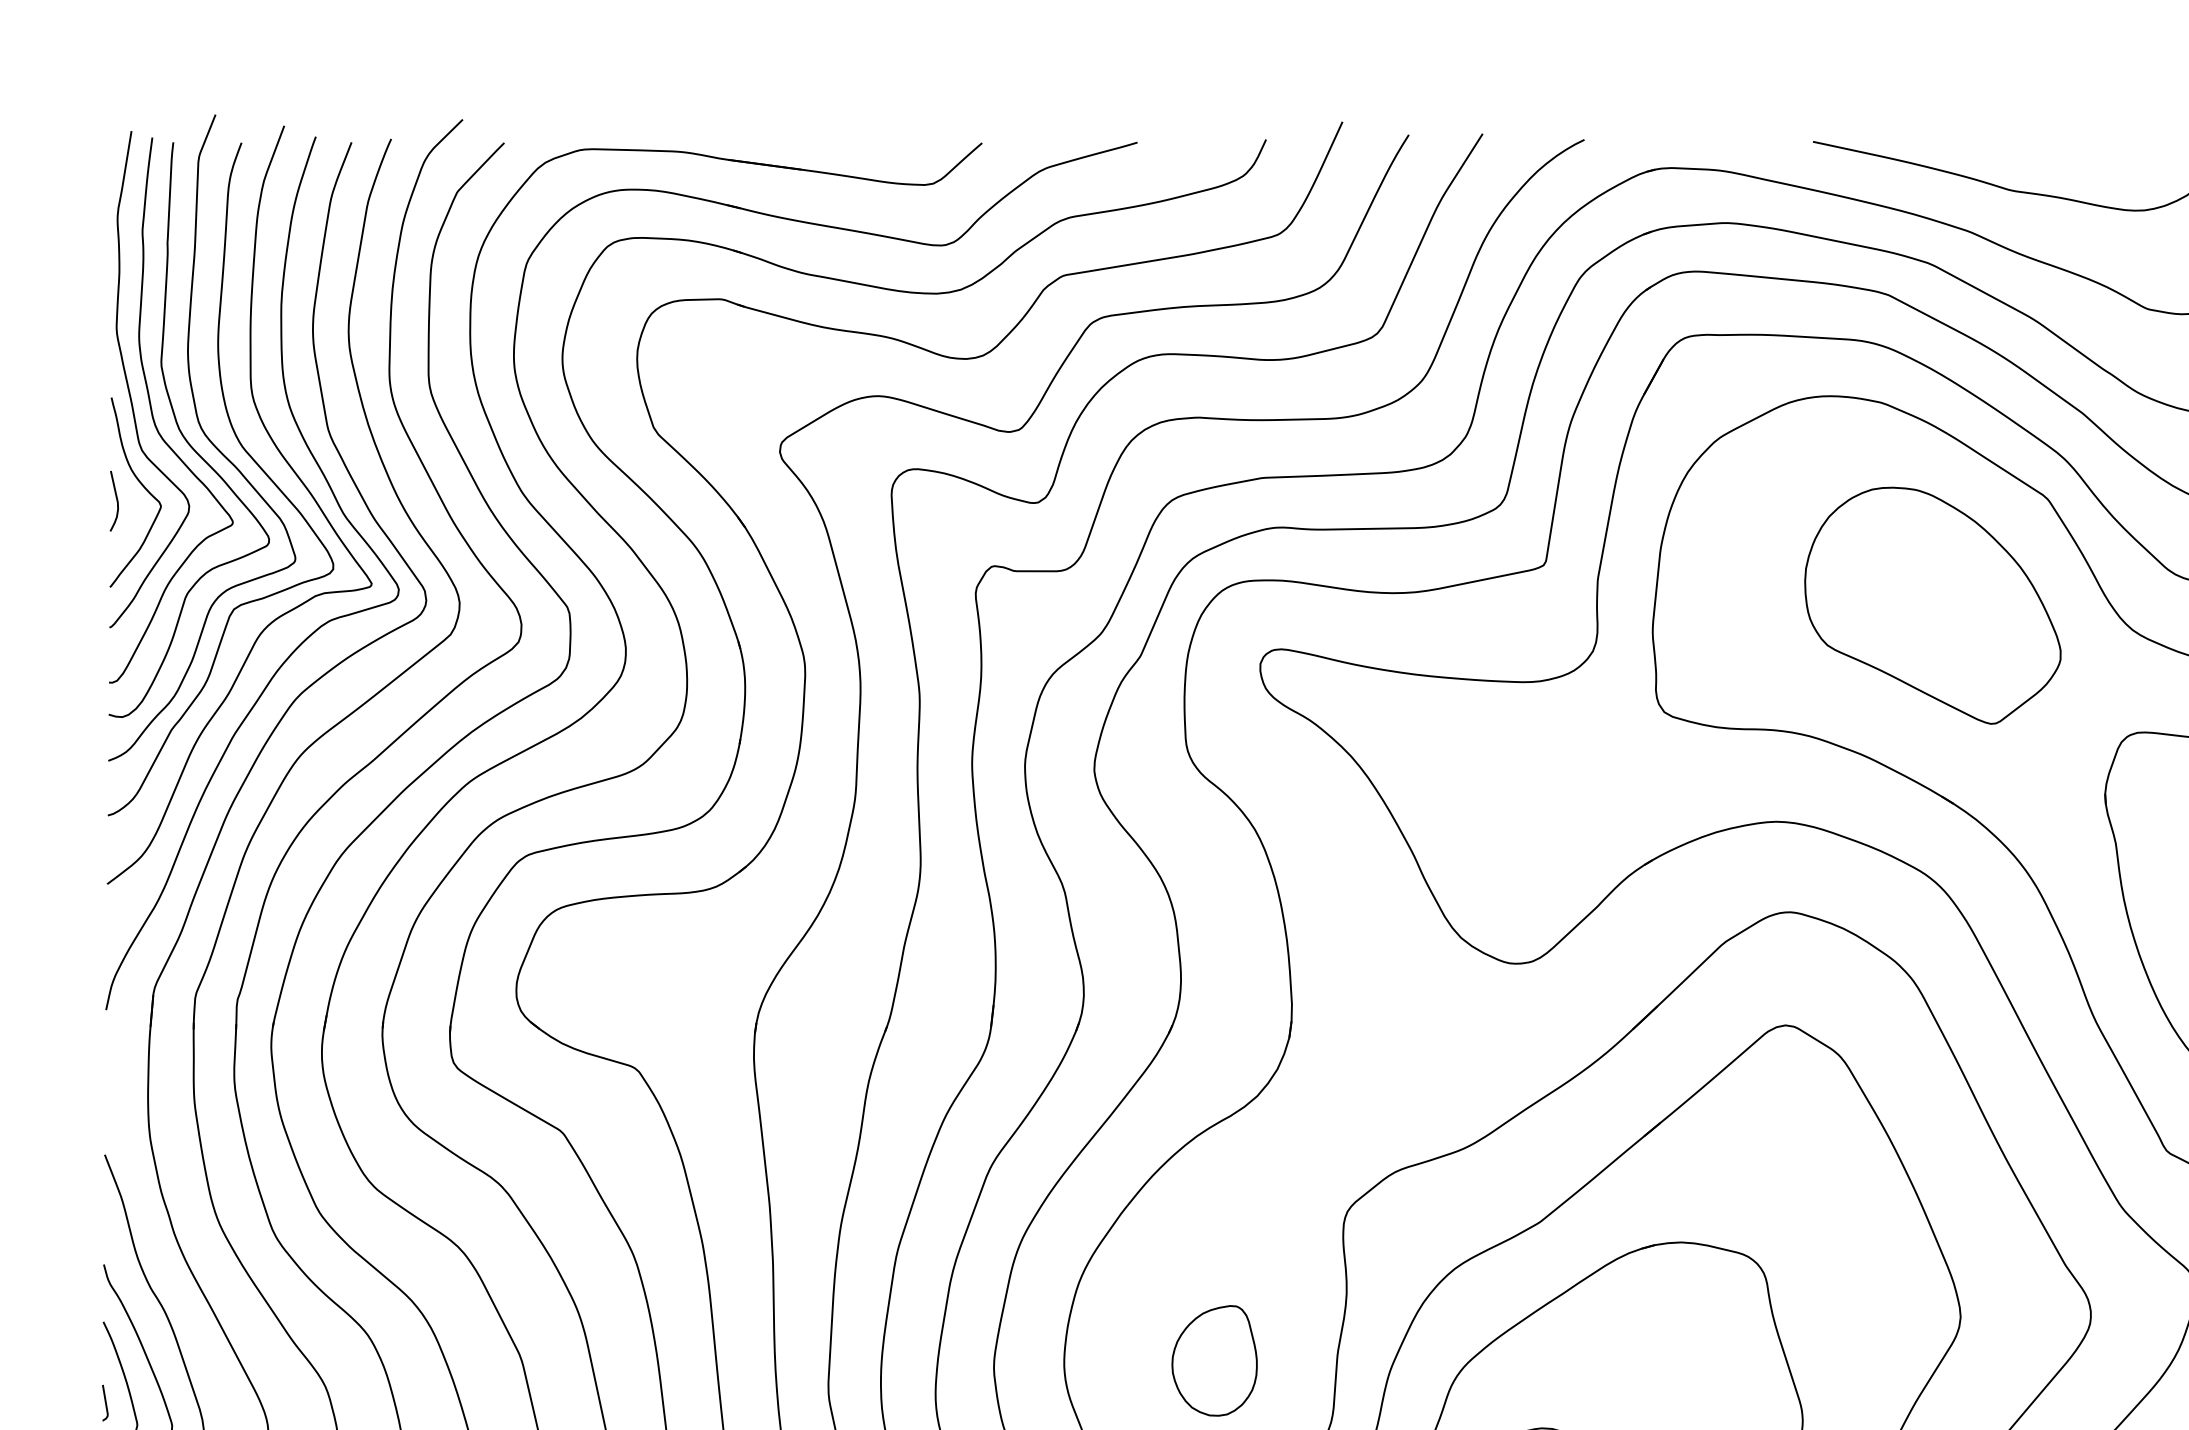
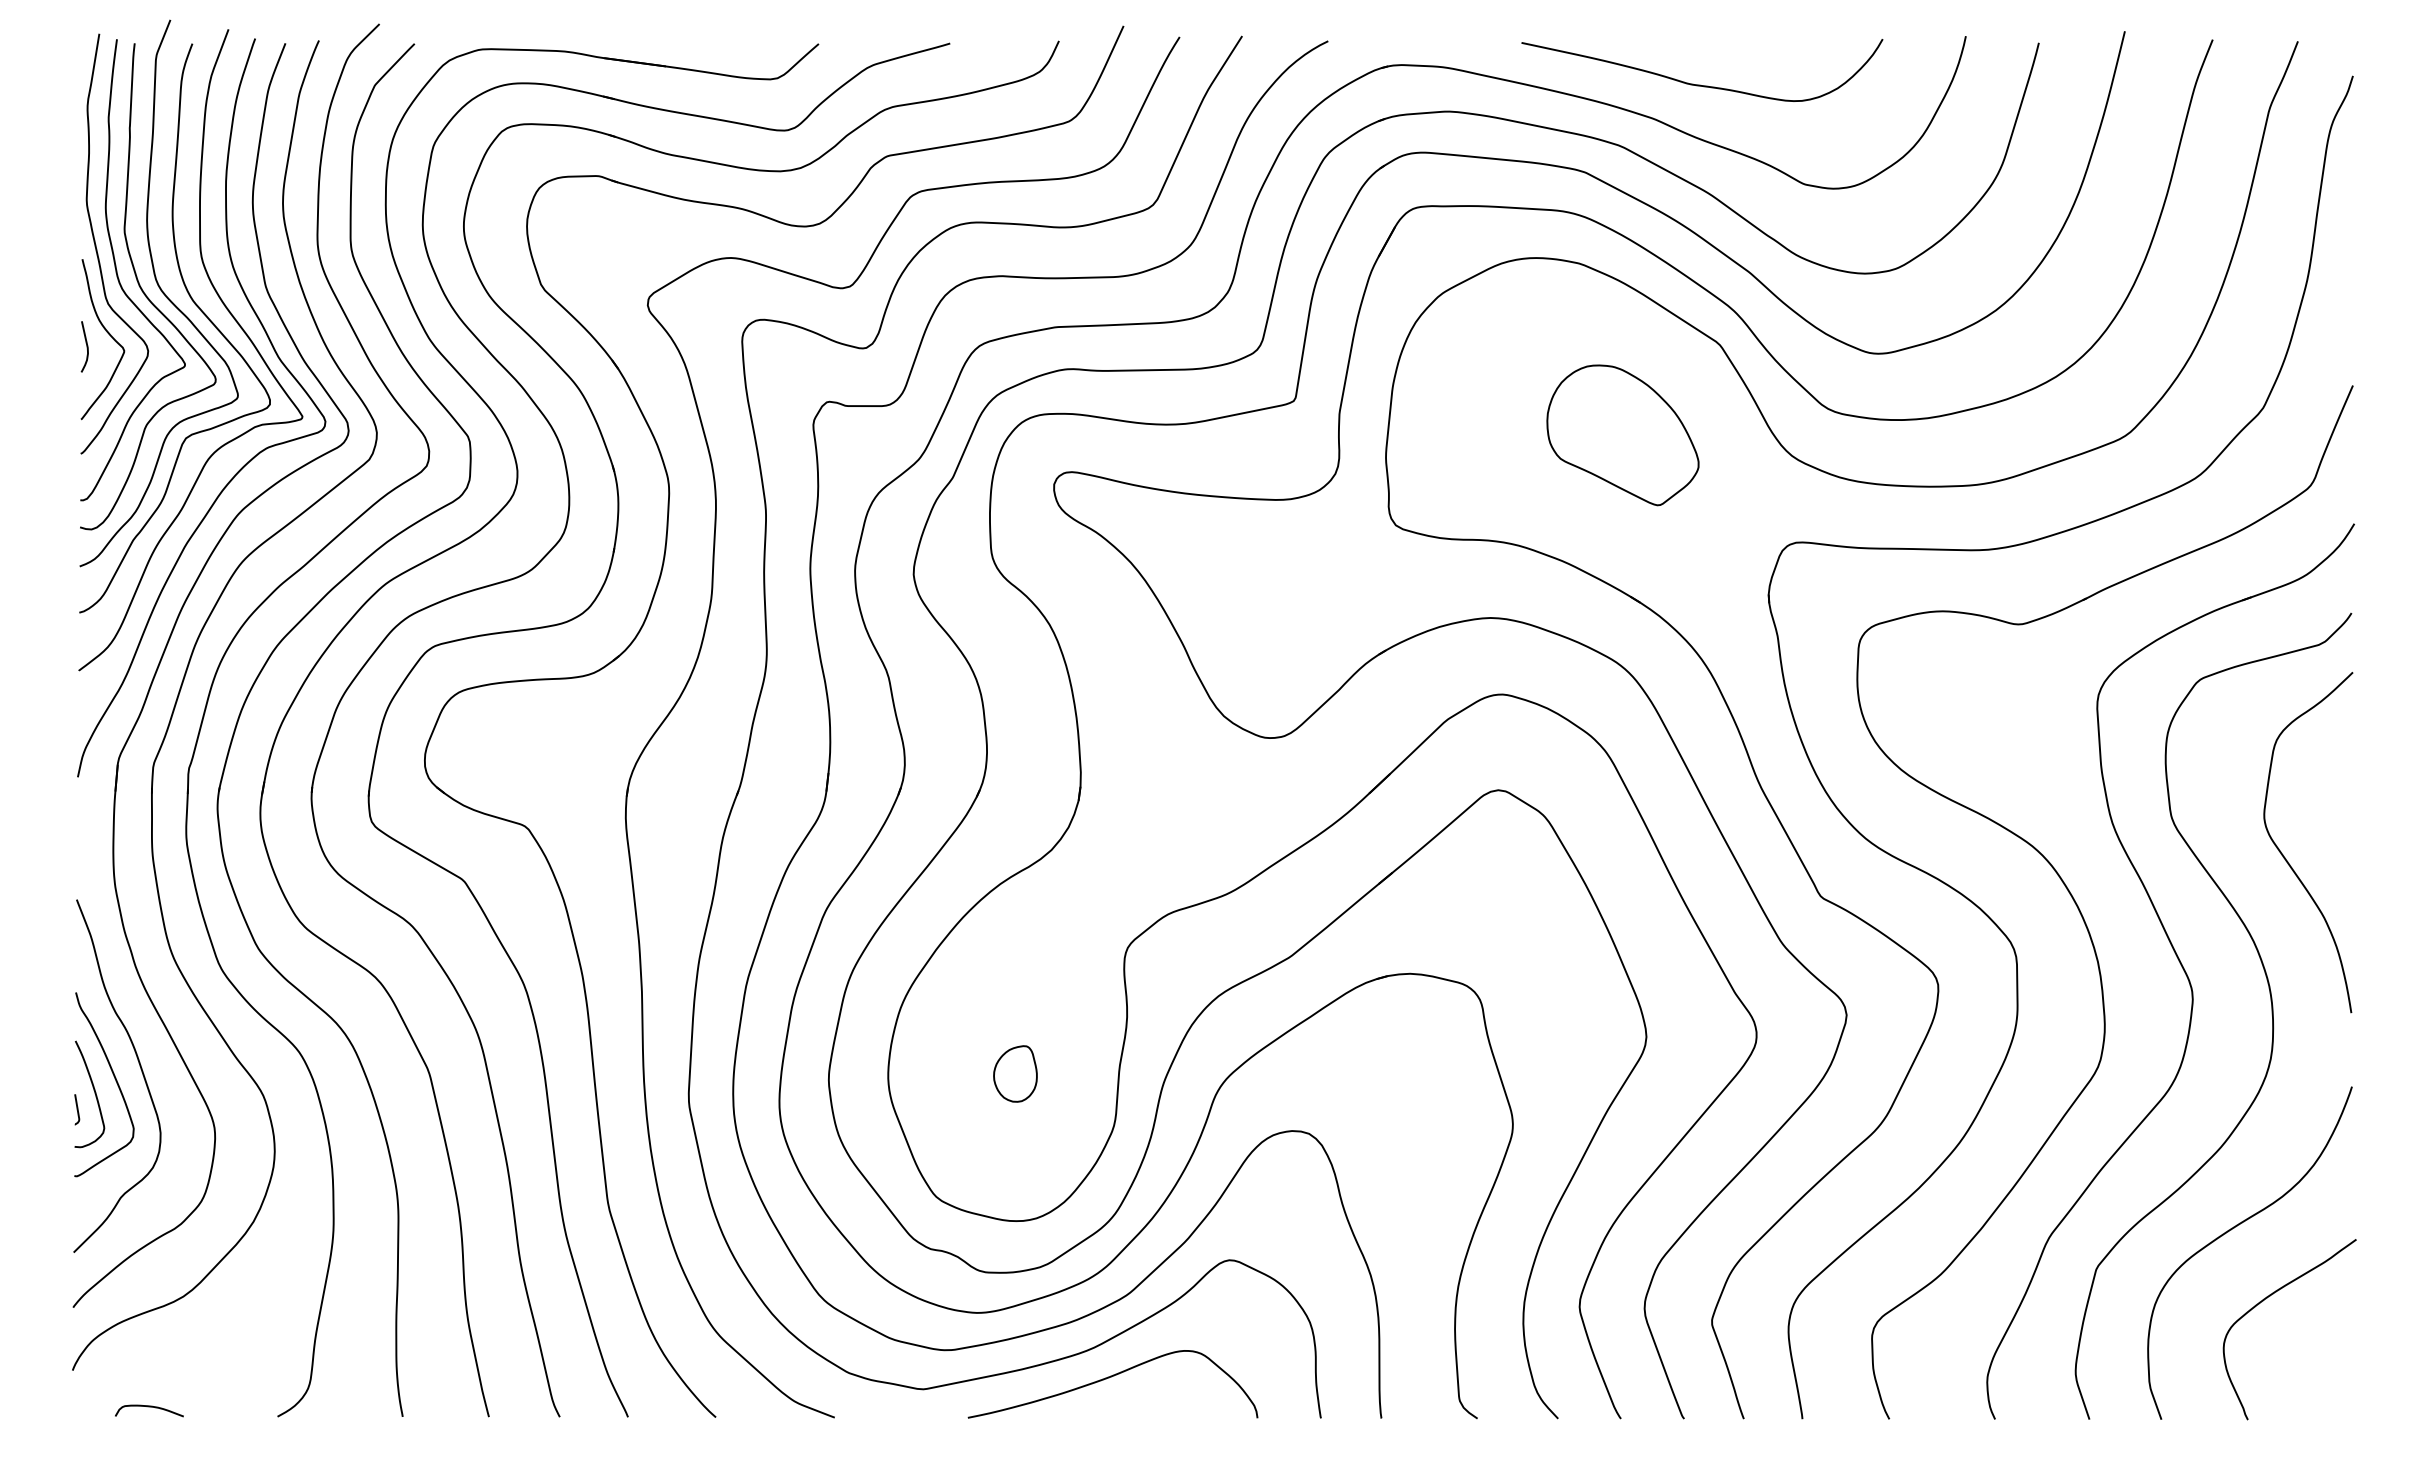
part: (1932, 606) -> (1622, 435), size x0.7
part: (1214, 1360) -> (1015, 1073), size x0.6

